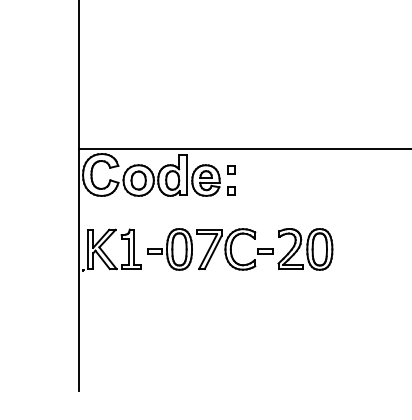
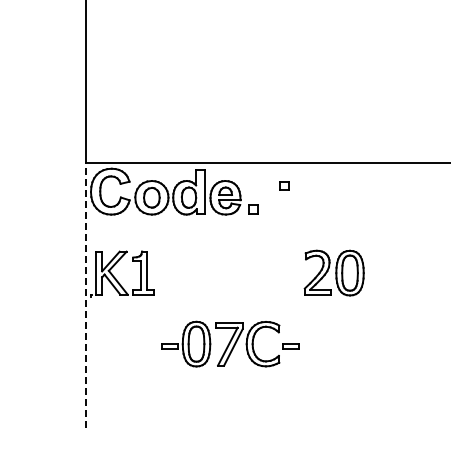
part: (231, 169) -> (284, 185), moved
part: (210, 248) -> (230, 343), moved
line: (78, 269) -> (86, 295), solid -> dashed

